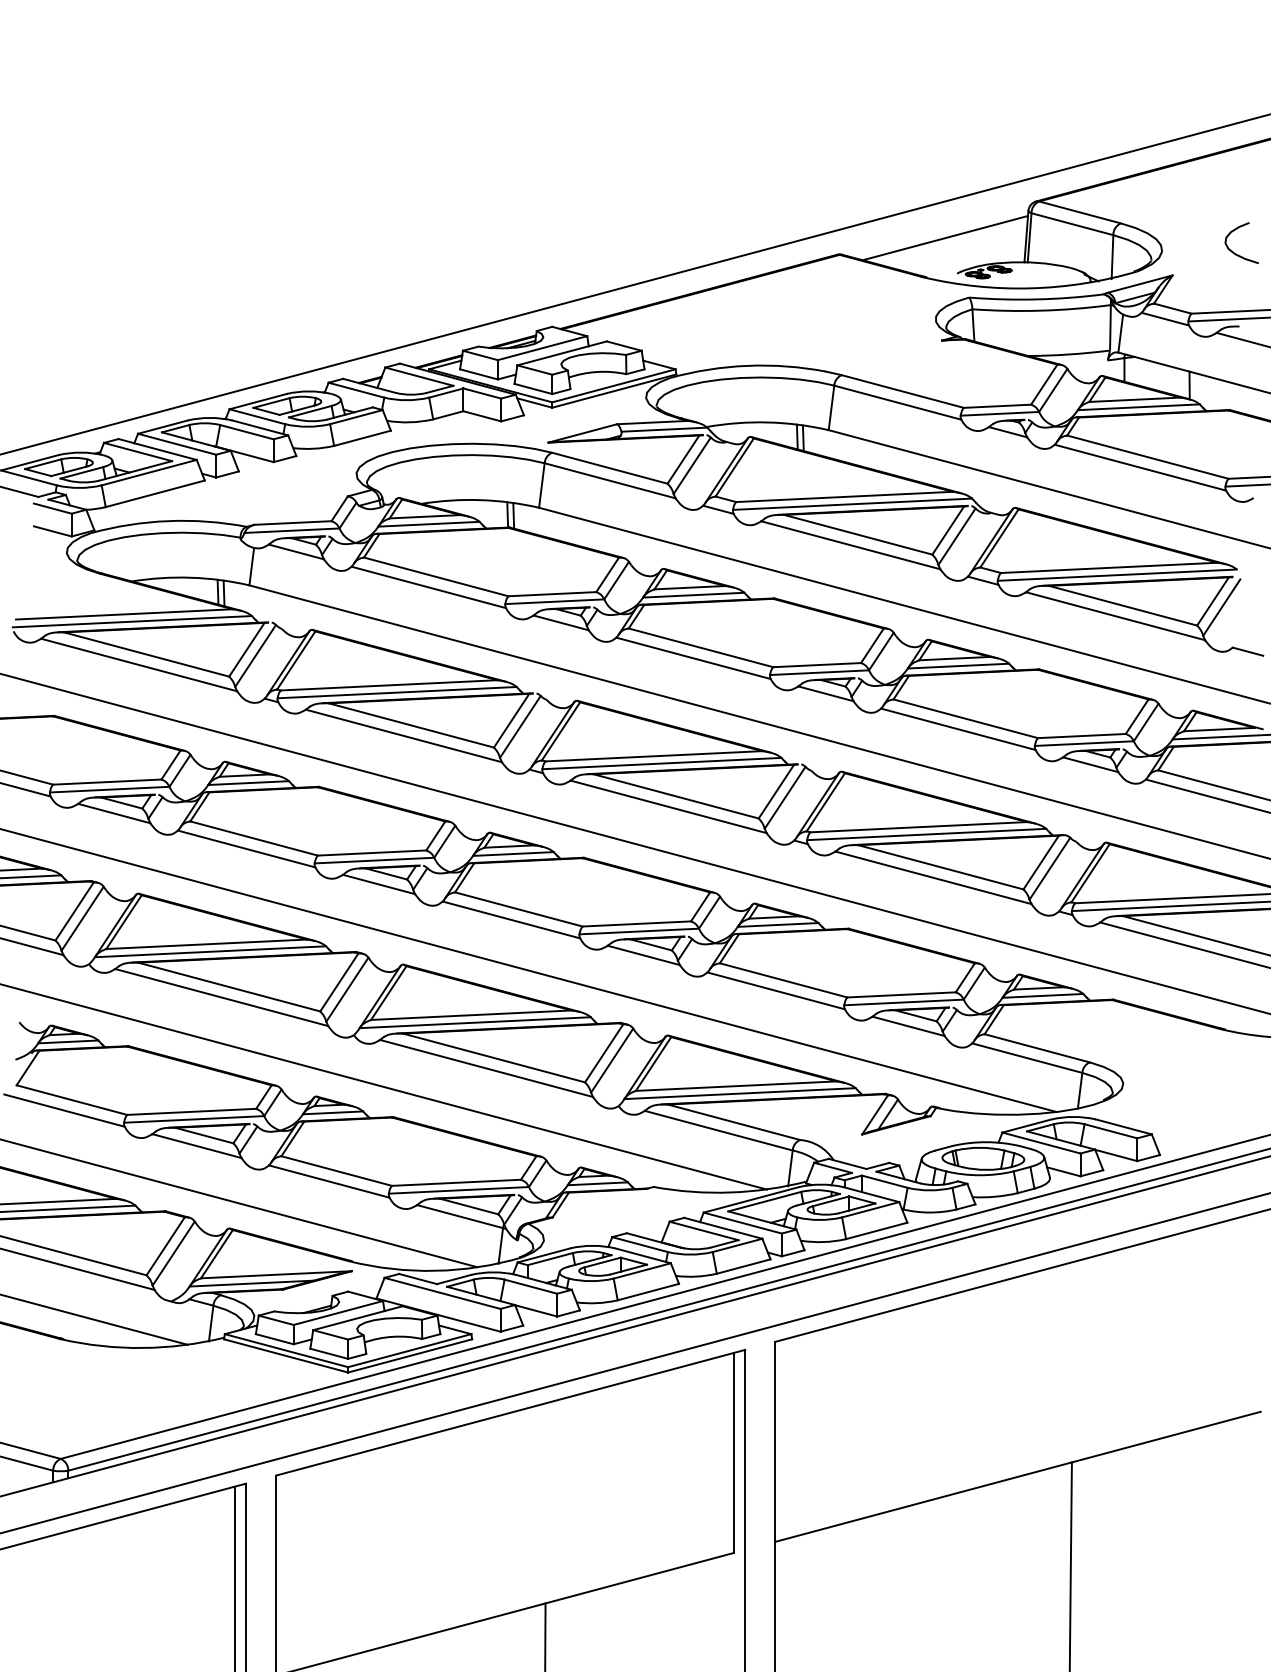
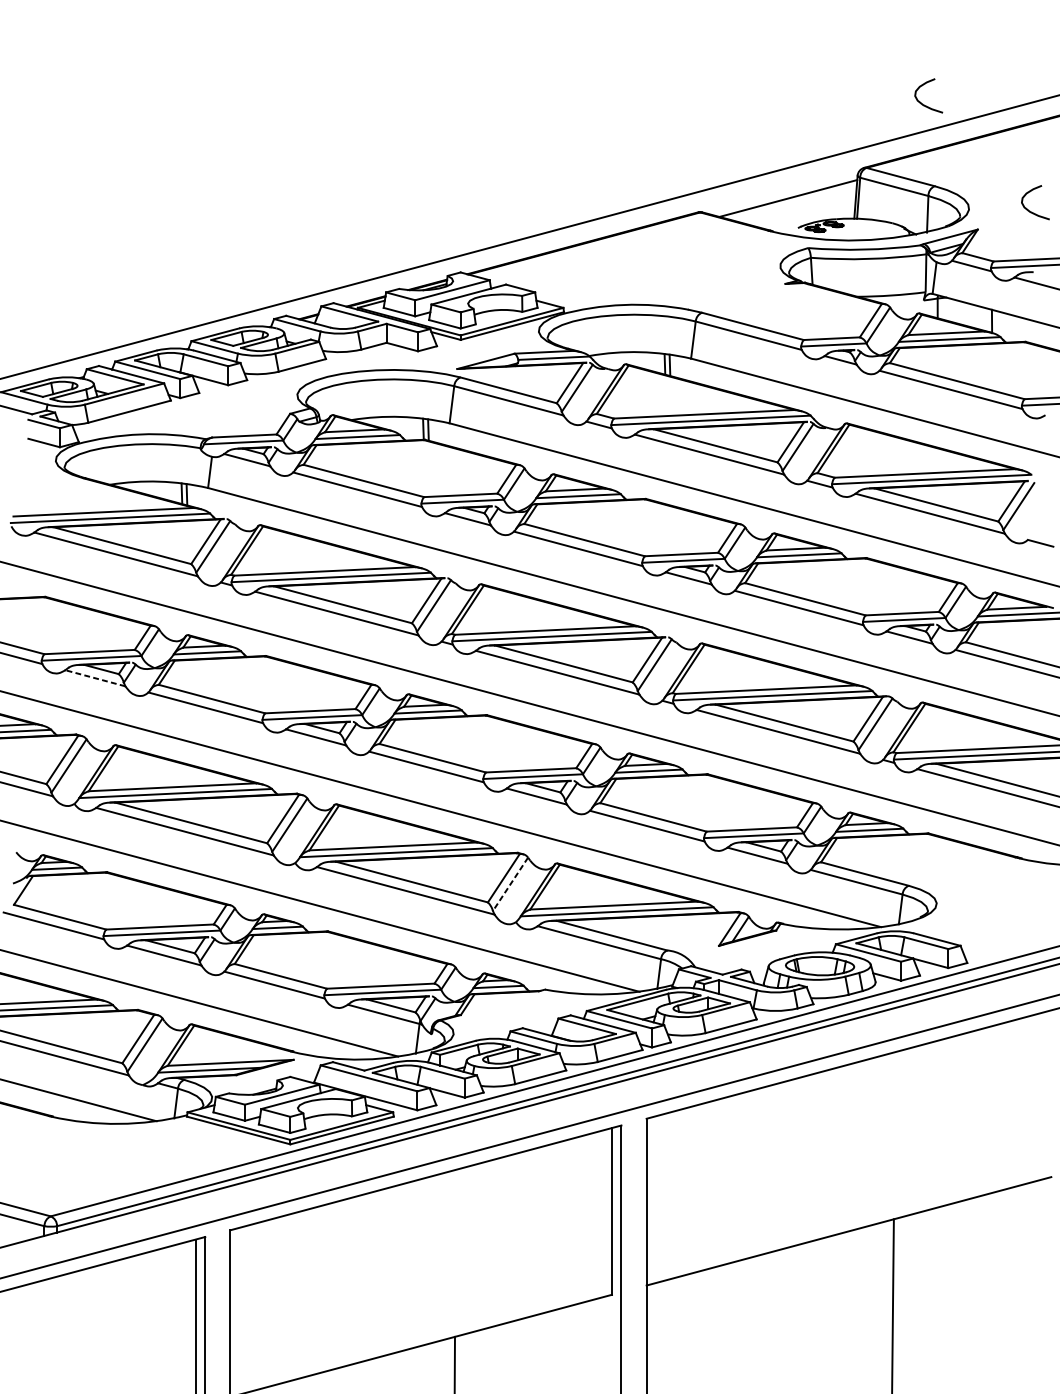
curve: (1108, 125) -> (924, 104), added
line: (113, 813) -> (94, 678), solid -> dashed
line: (611, 1061) -> (509, 885), solid -> dashed

